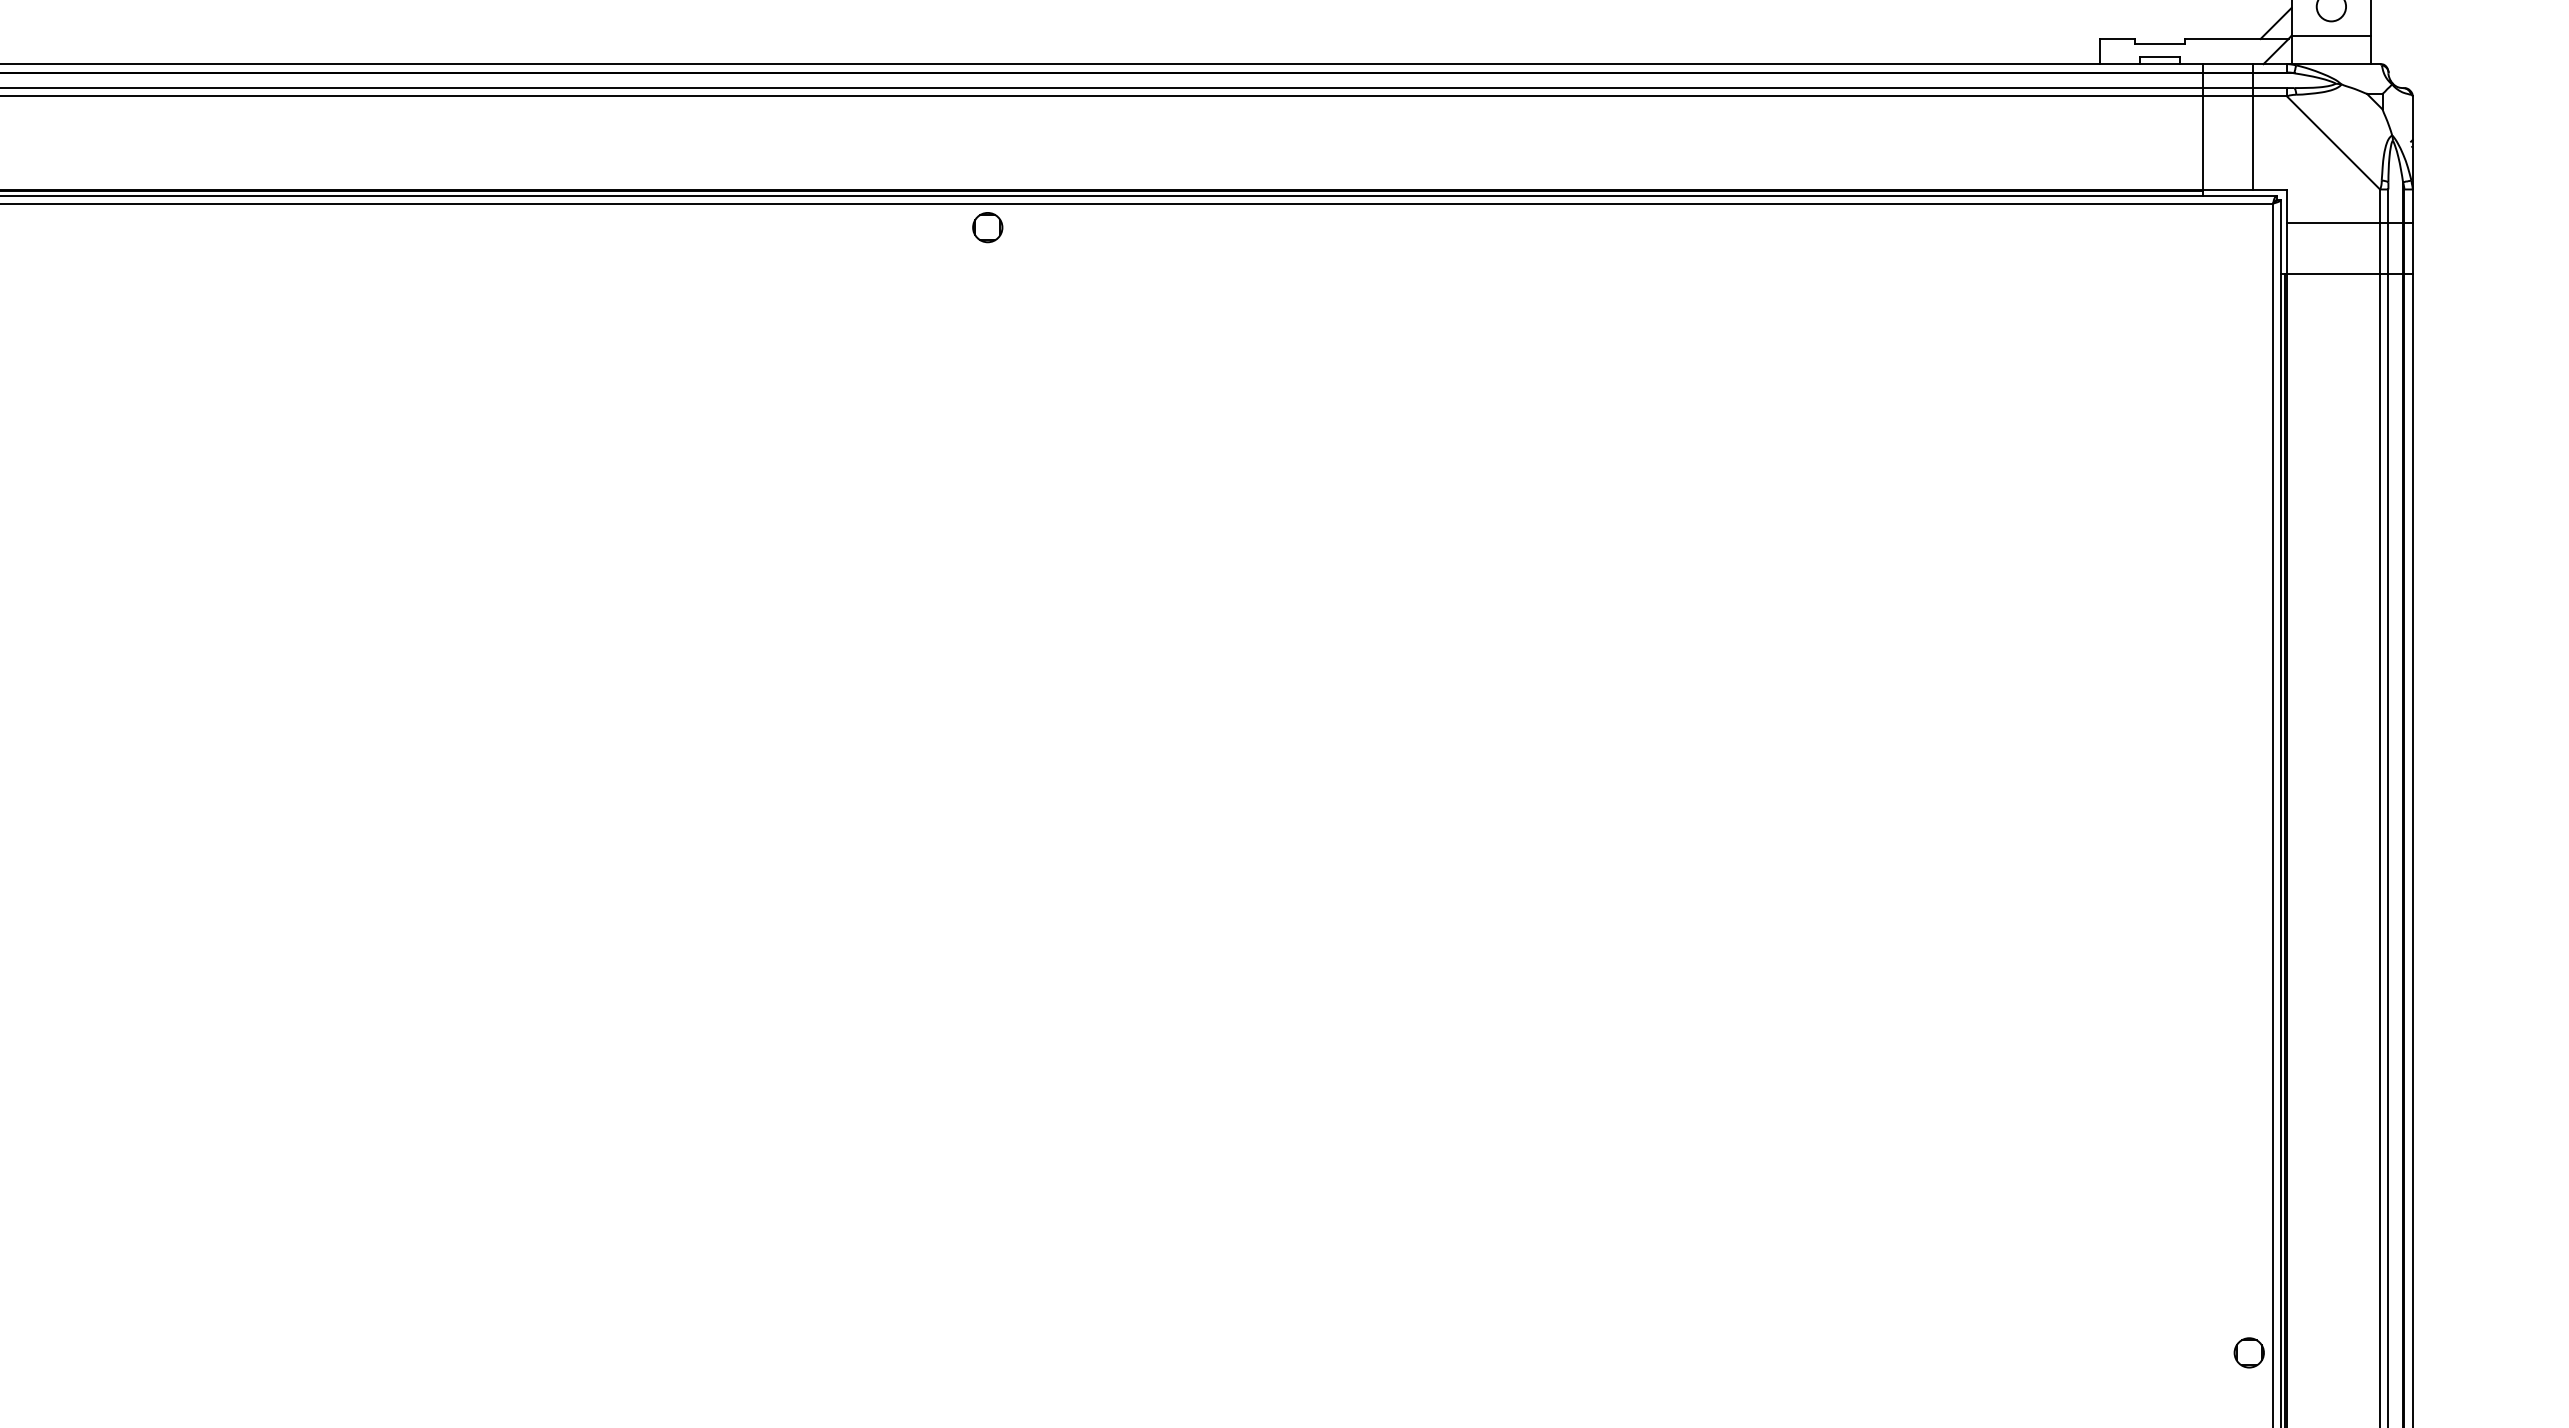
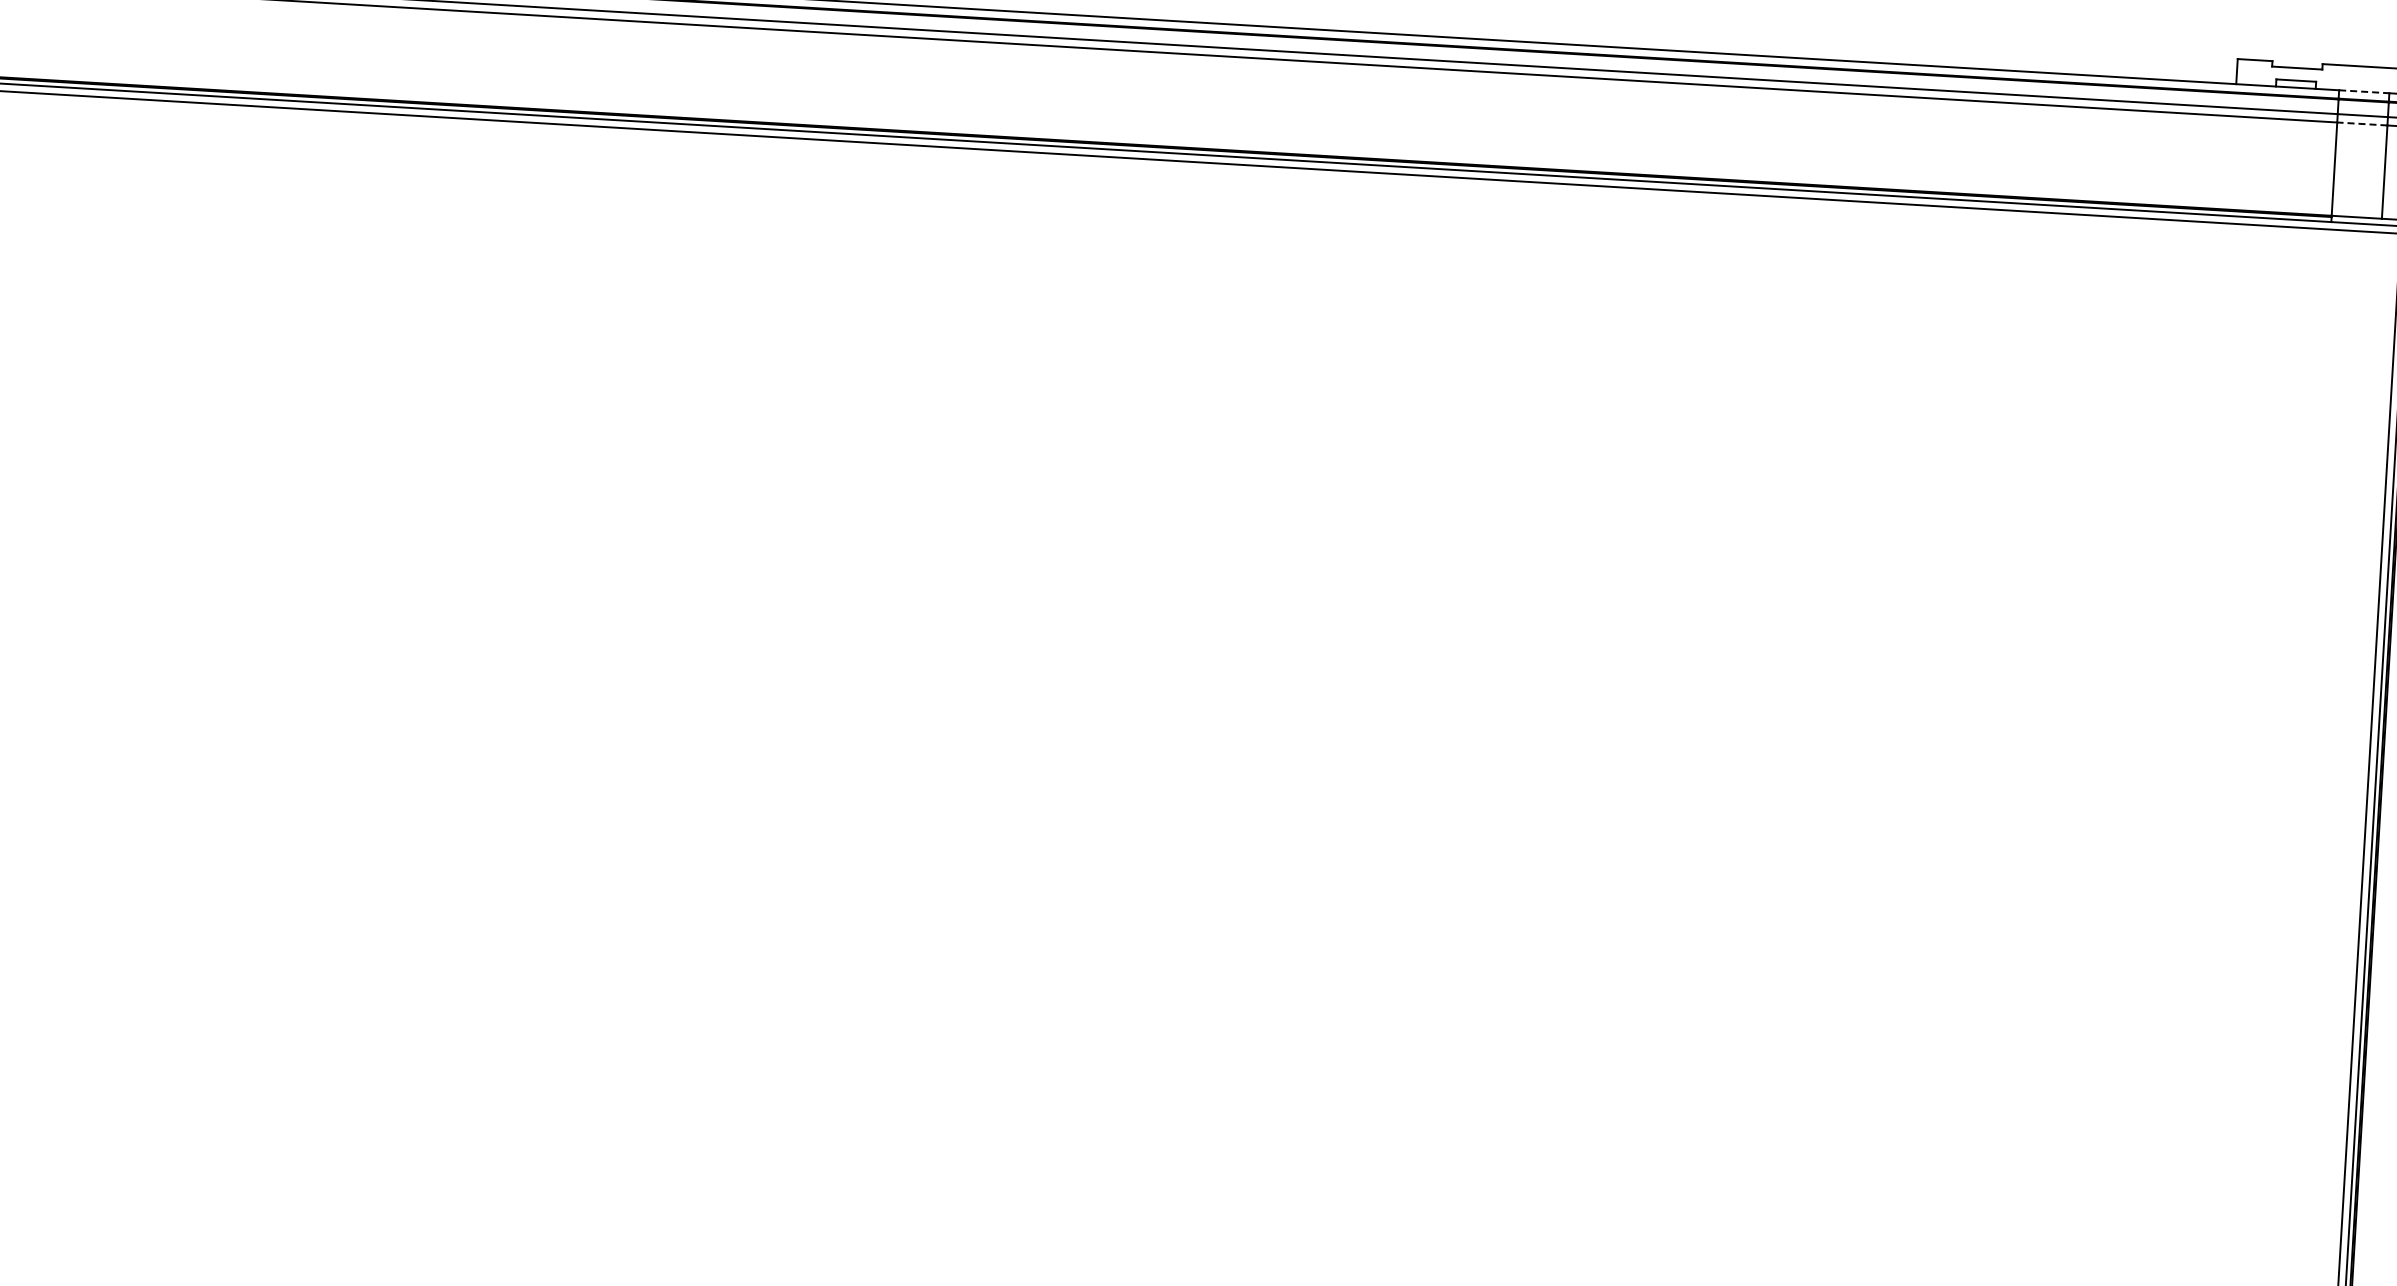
line: (2228, 64) -> (2364, 92), solid -> dashed
line: (2227, 96) -> (2361, 124), solid -> dashed
part: (987, 227) -> (1115, 181), removed

